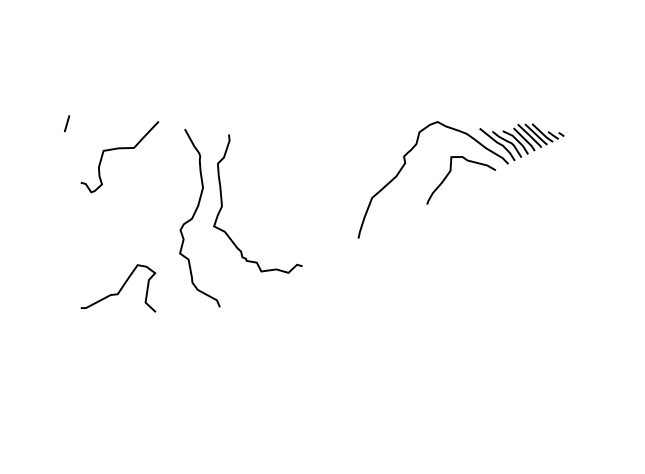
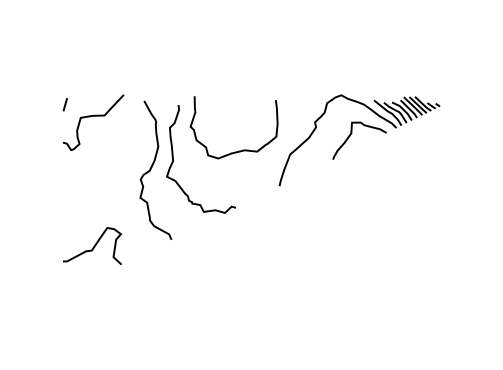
line: (66, 123) -> (64, 104), moved
curve: (305, 192) -> (238, 150), added
curve: (119, 288) -> (93, 246), moved

